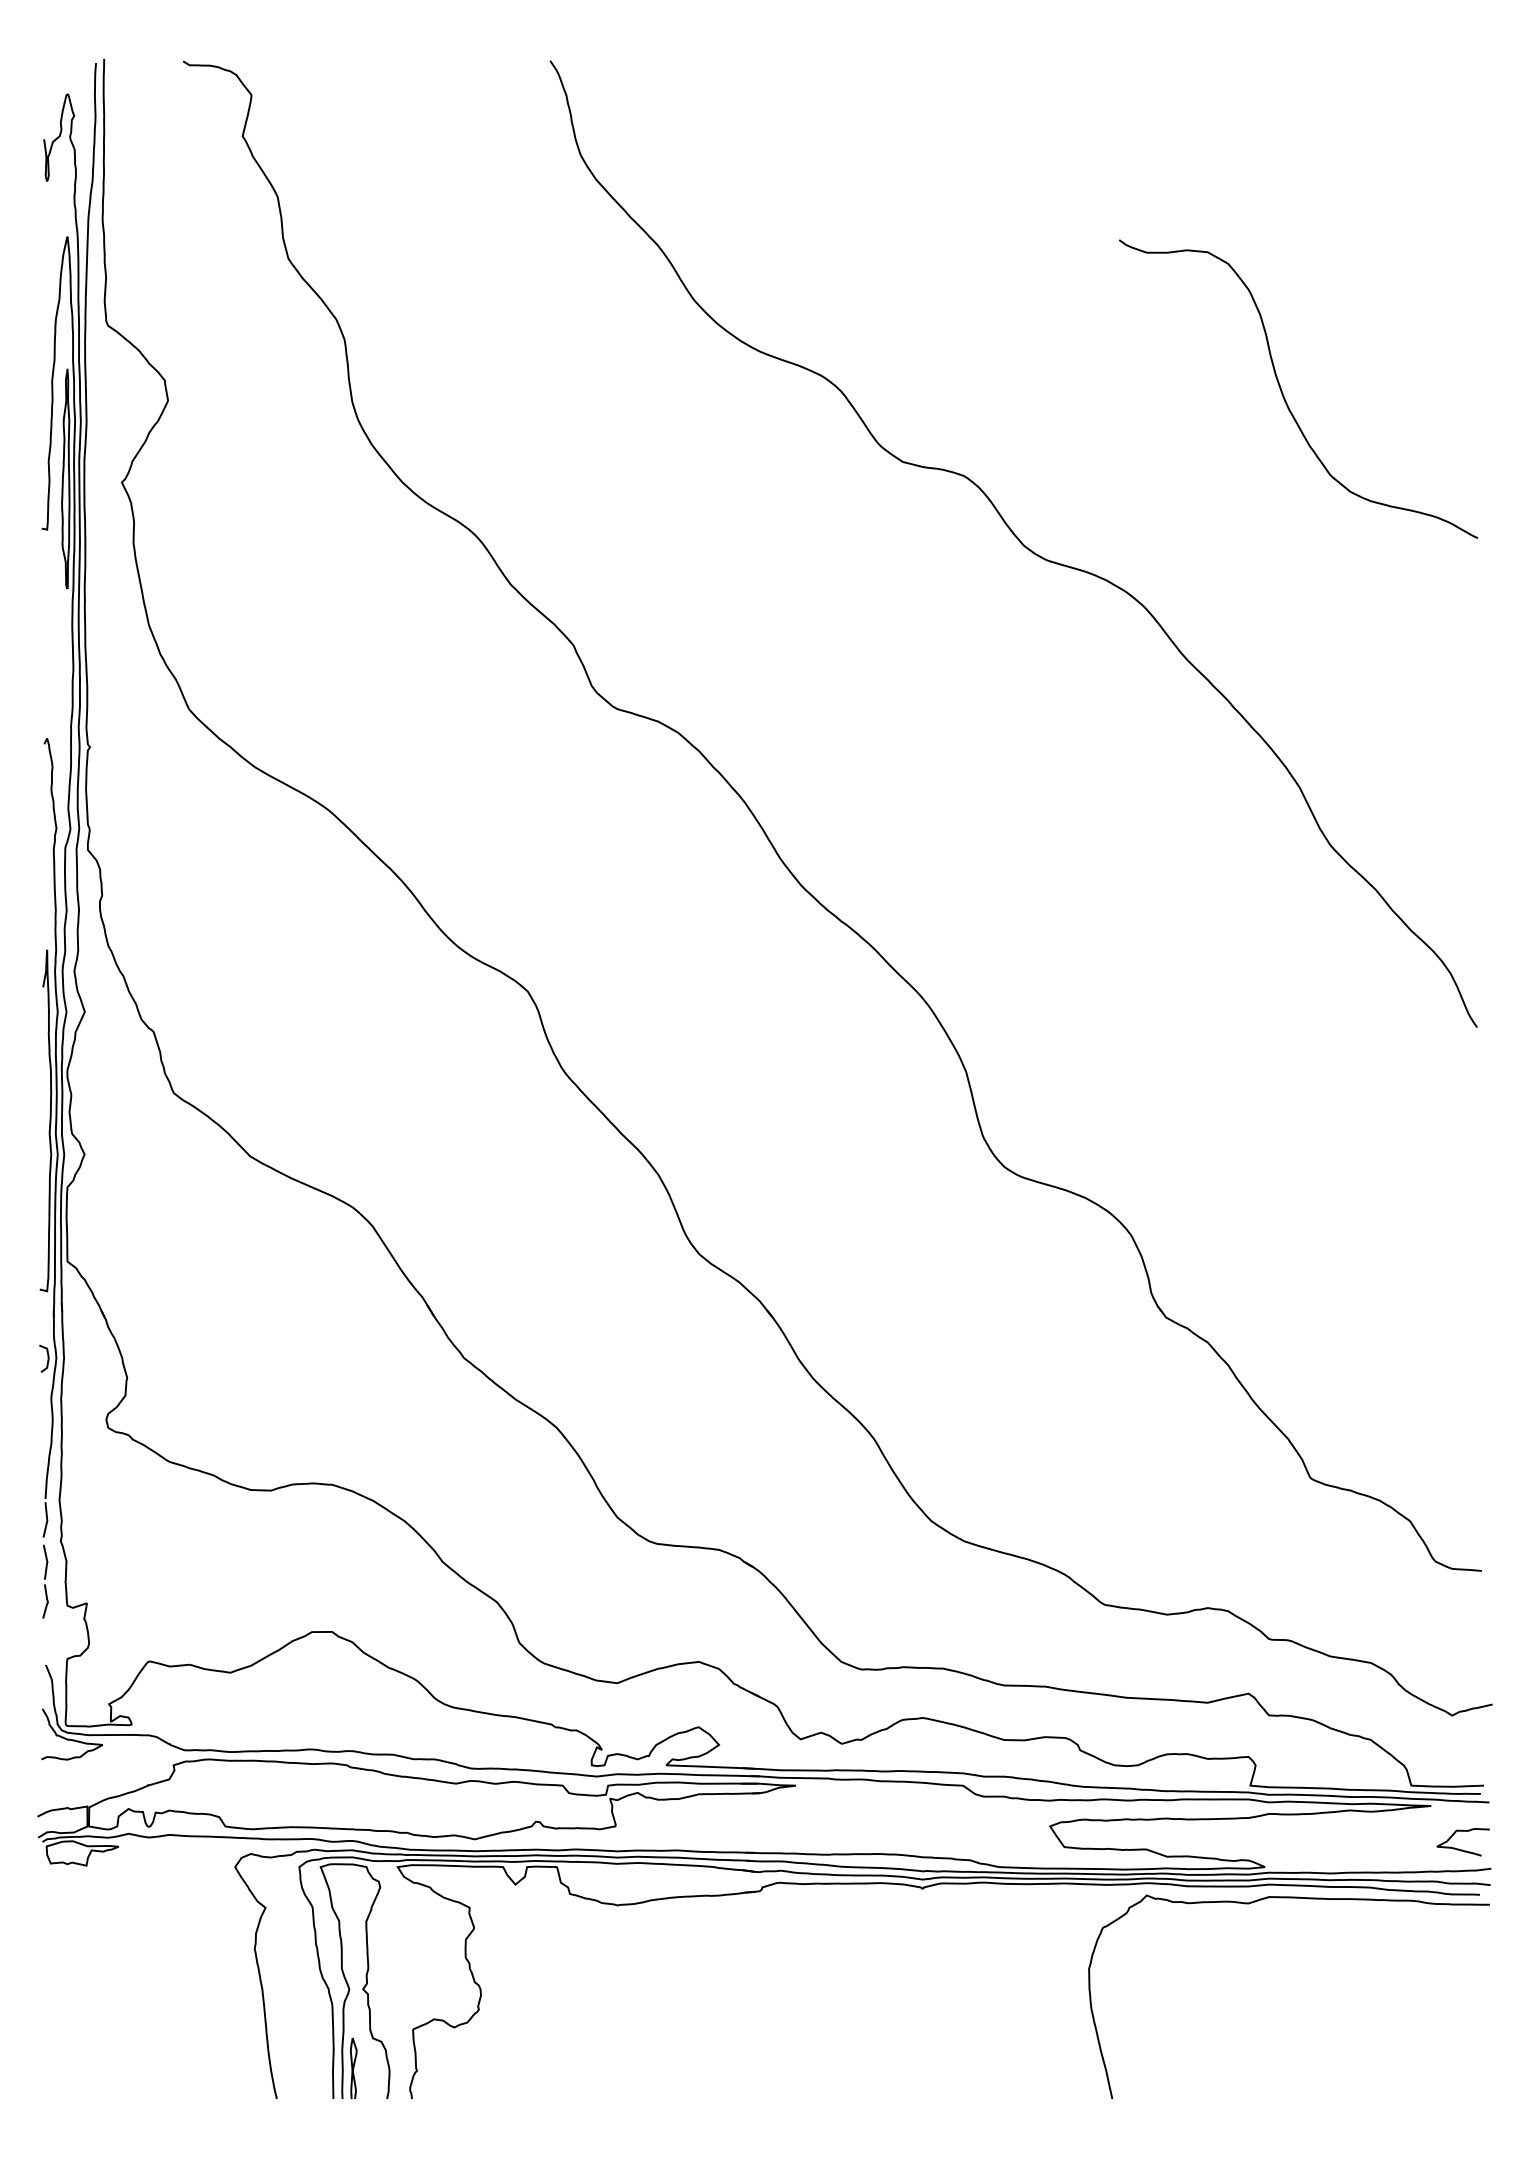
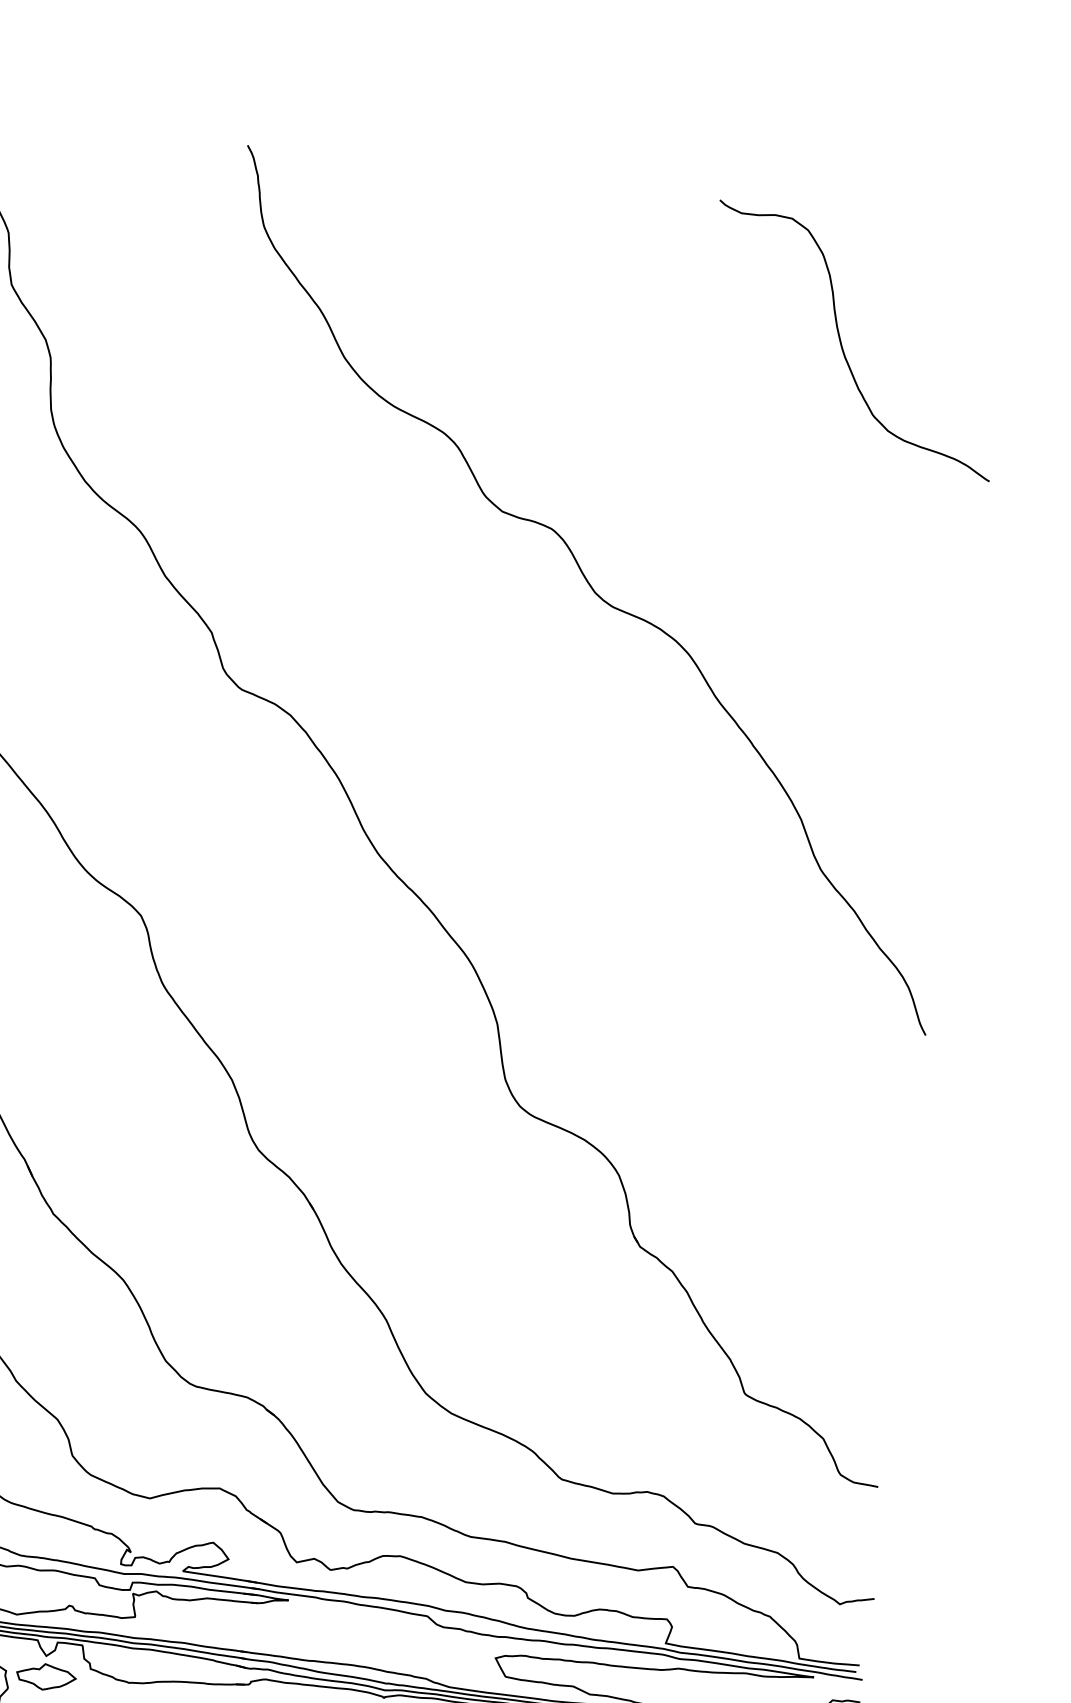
curve: (1283, 393) -> (841, 343), moved
part: (517, 1909) -> (45, 1676), added

